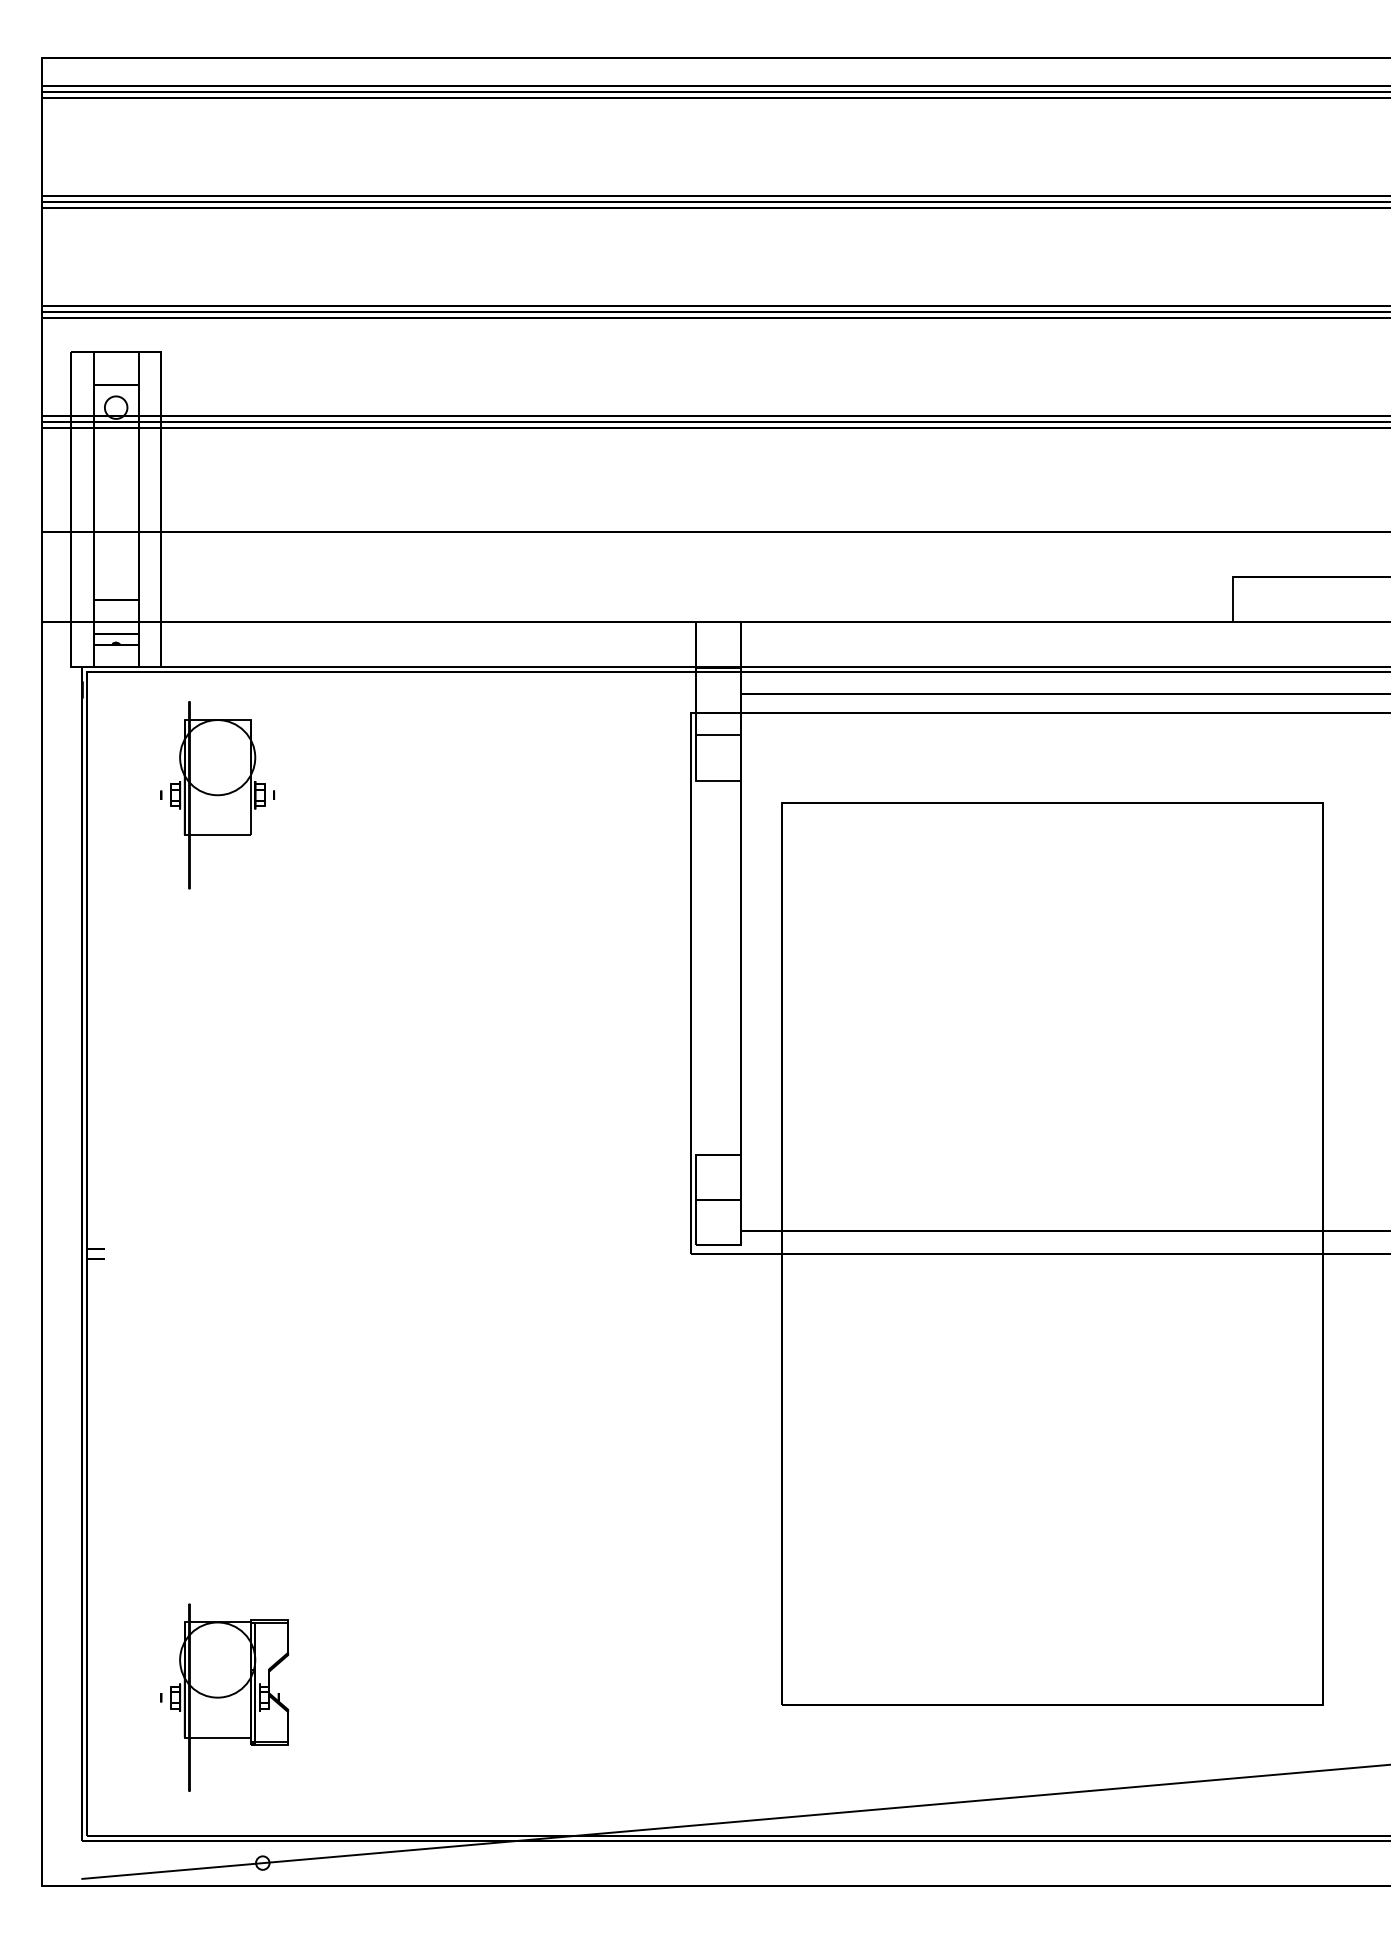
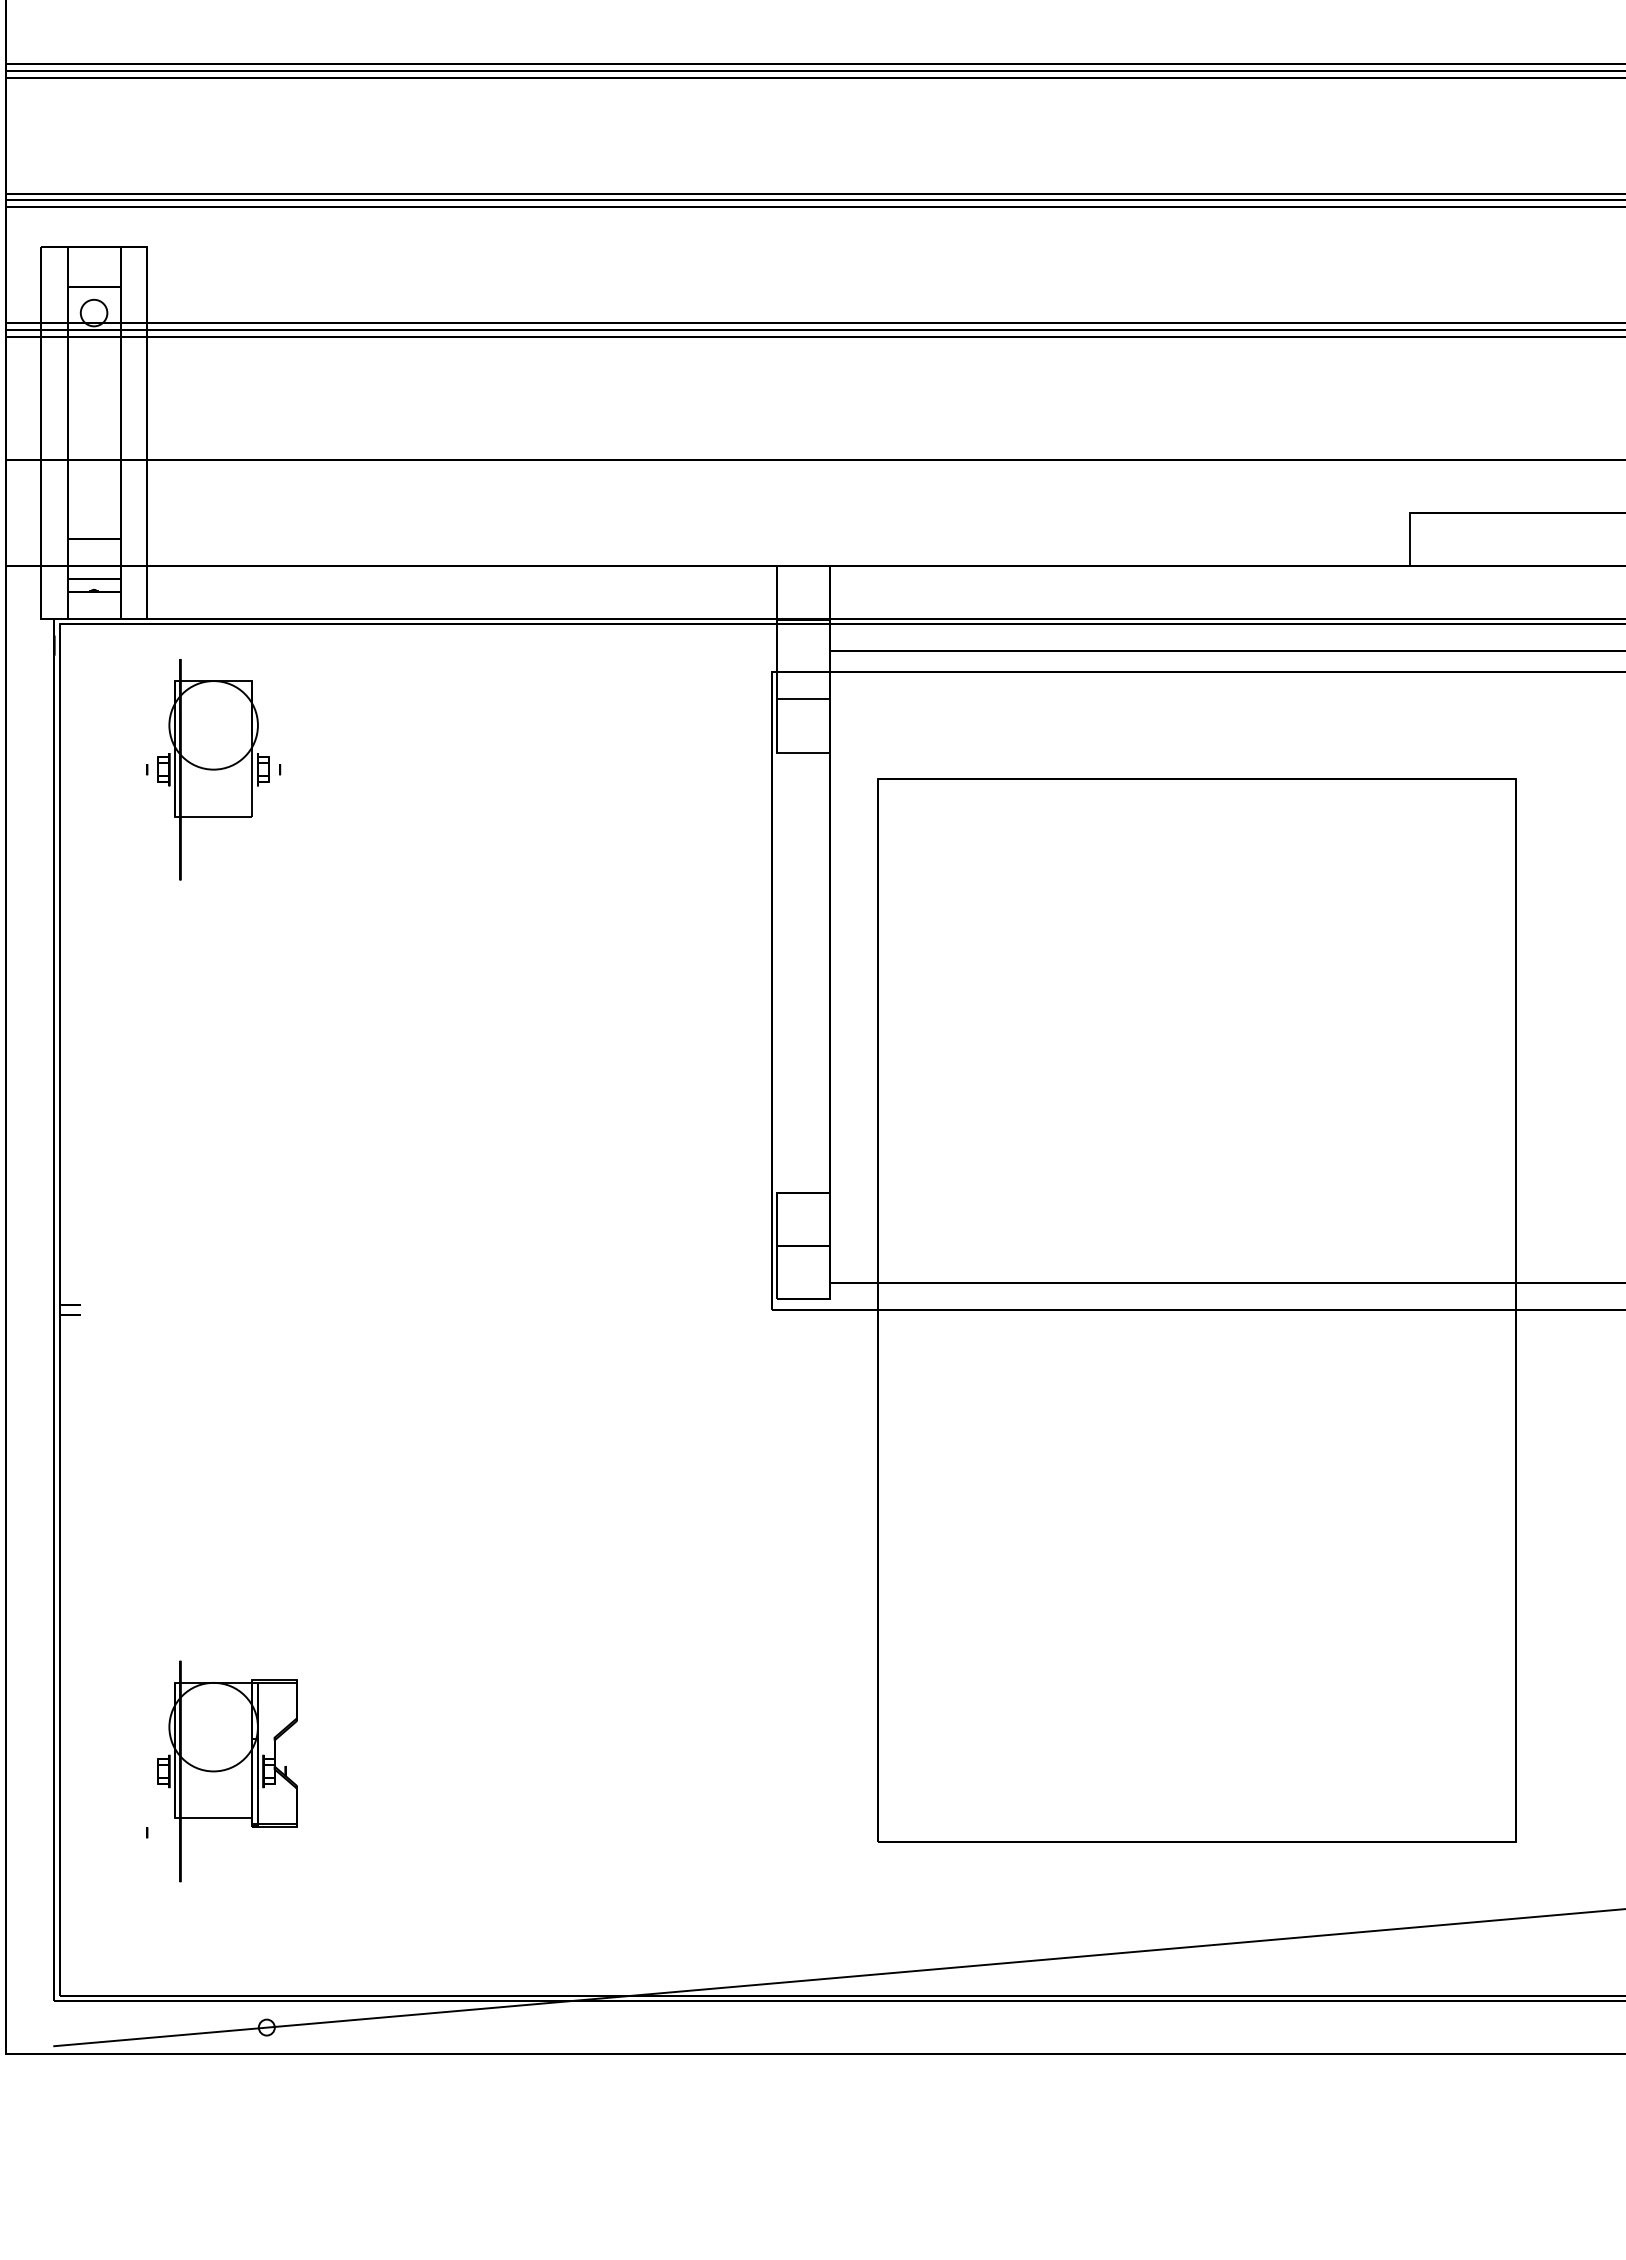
part: (229, 1697) -> (227, 1771), moved

